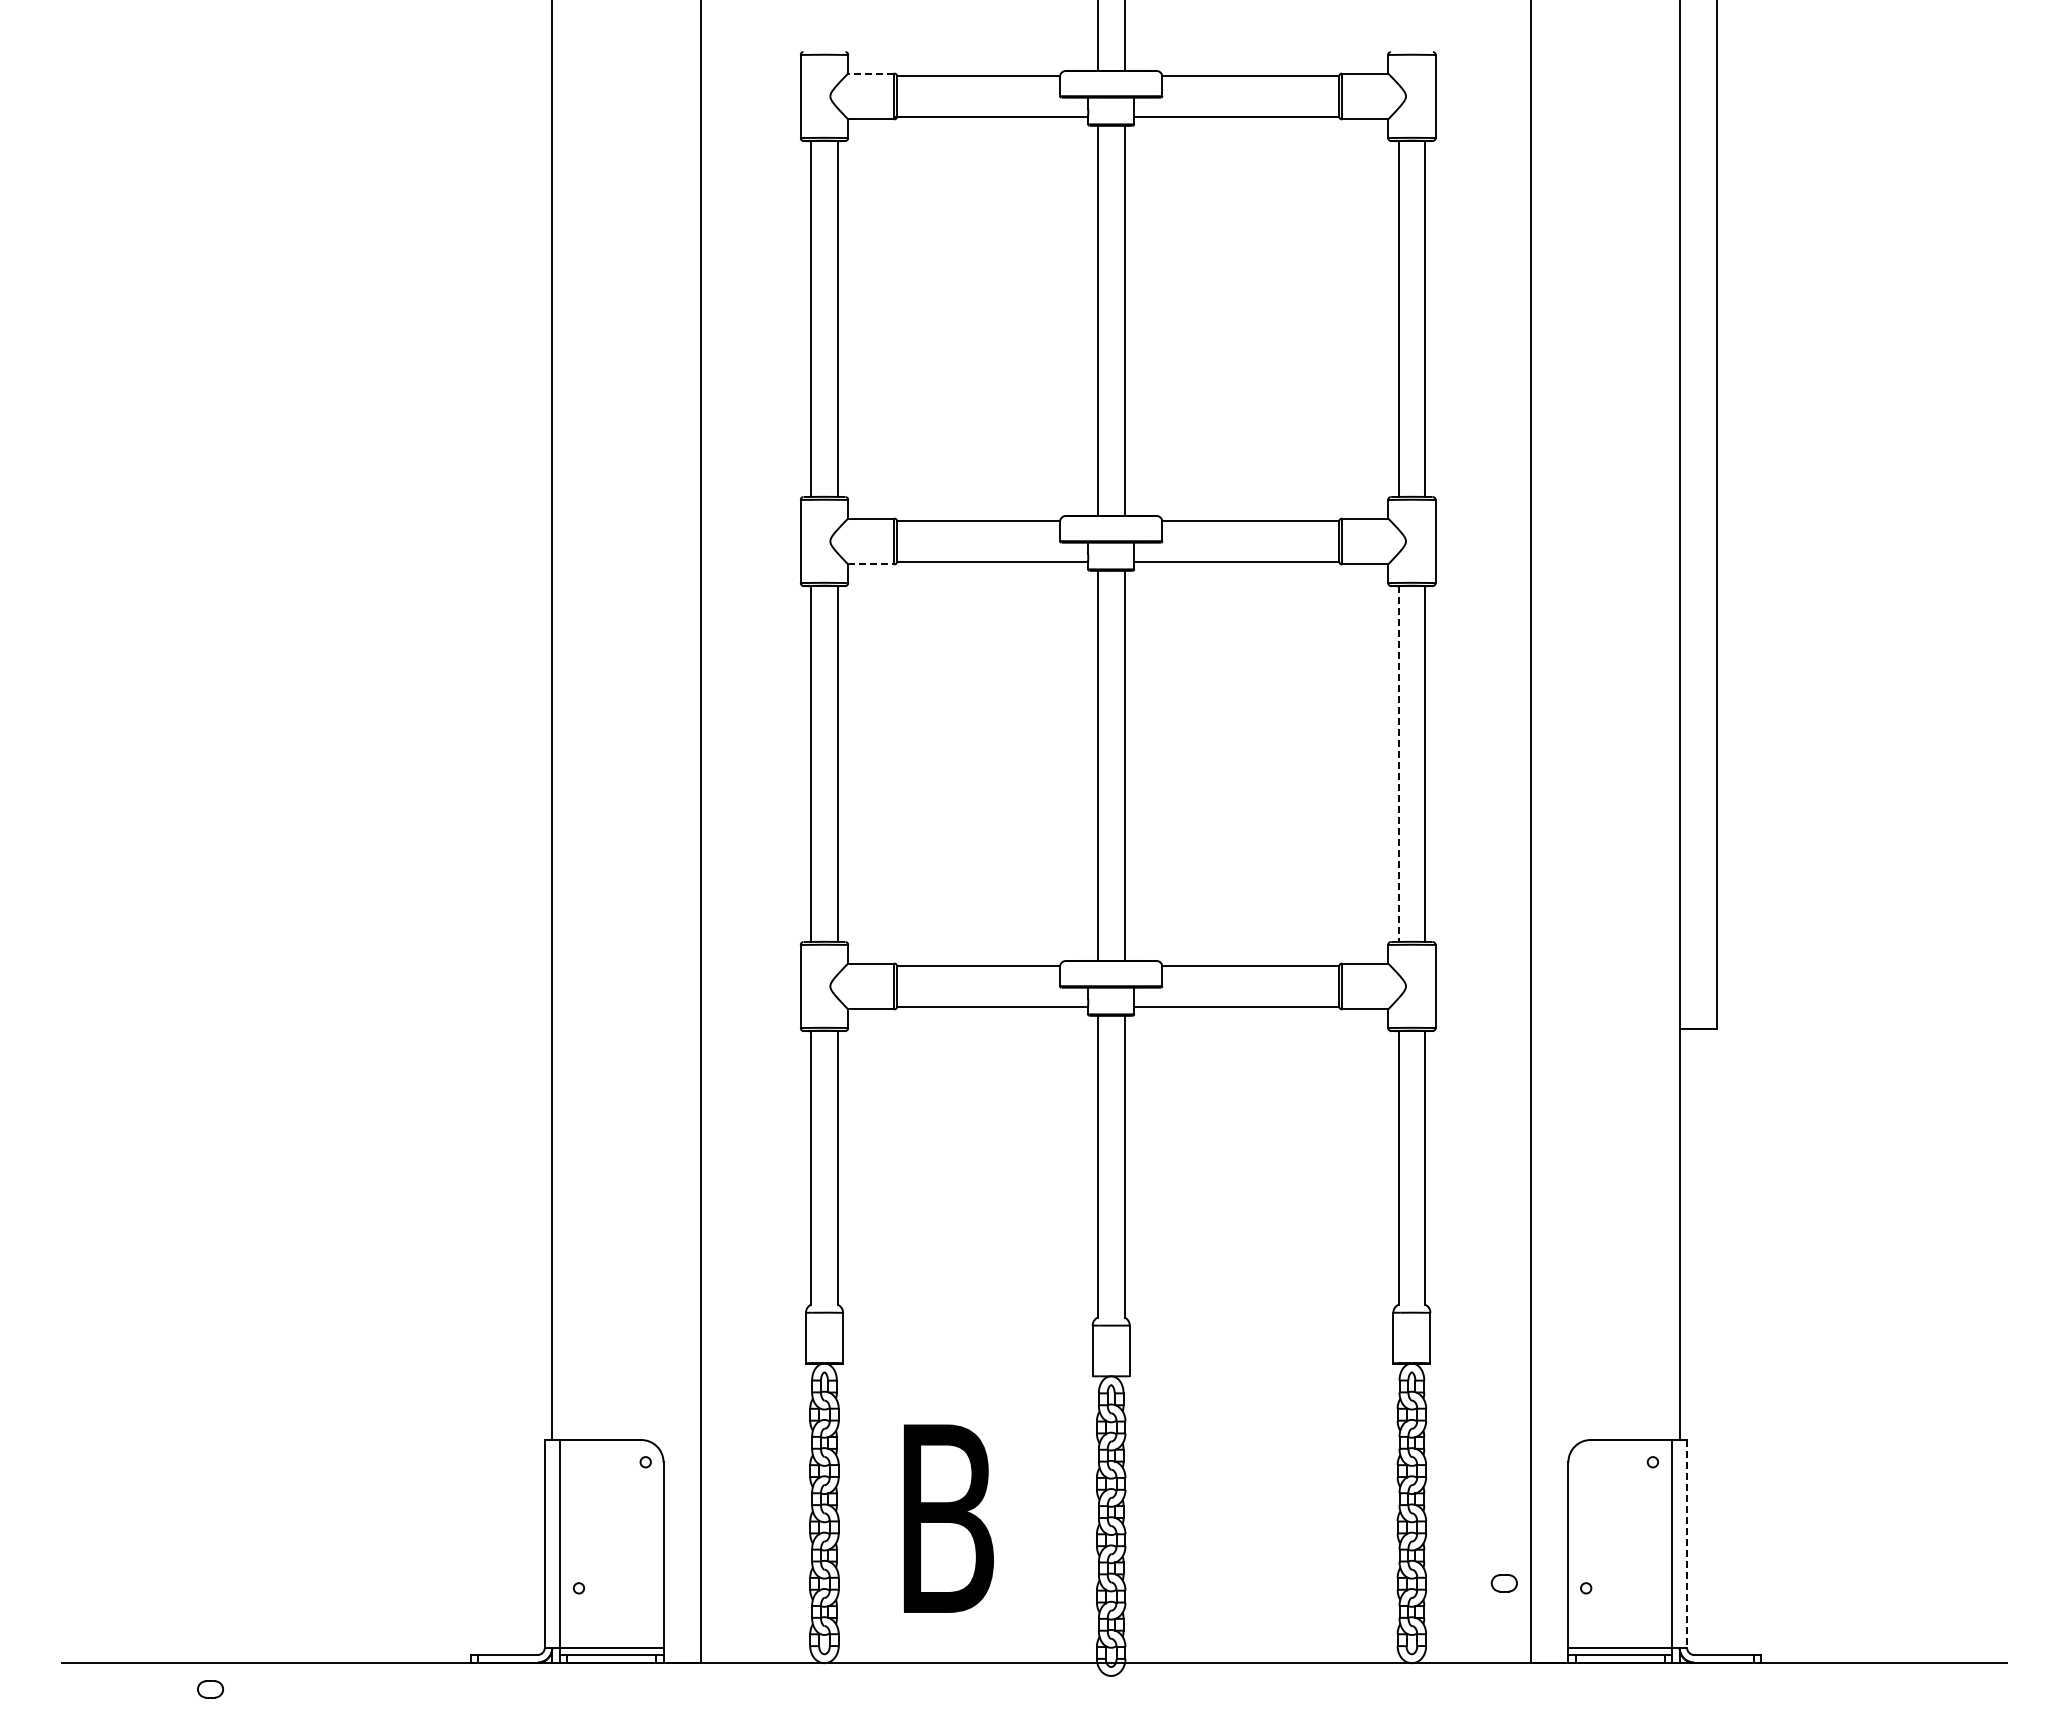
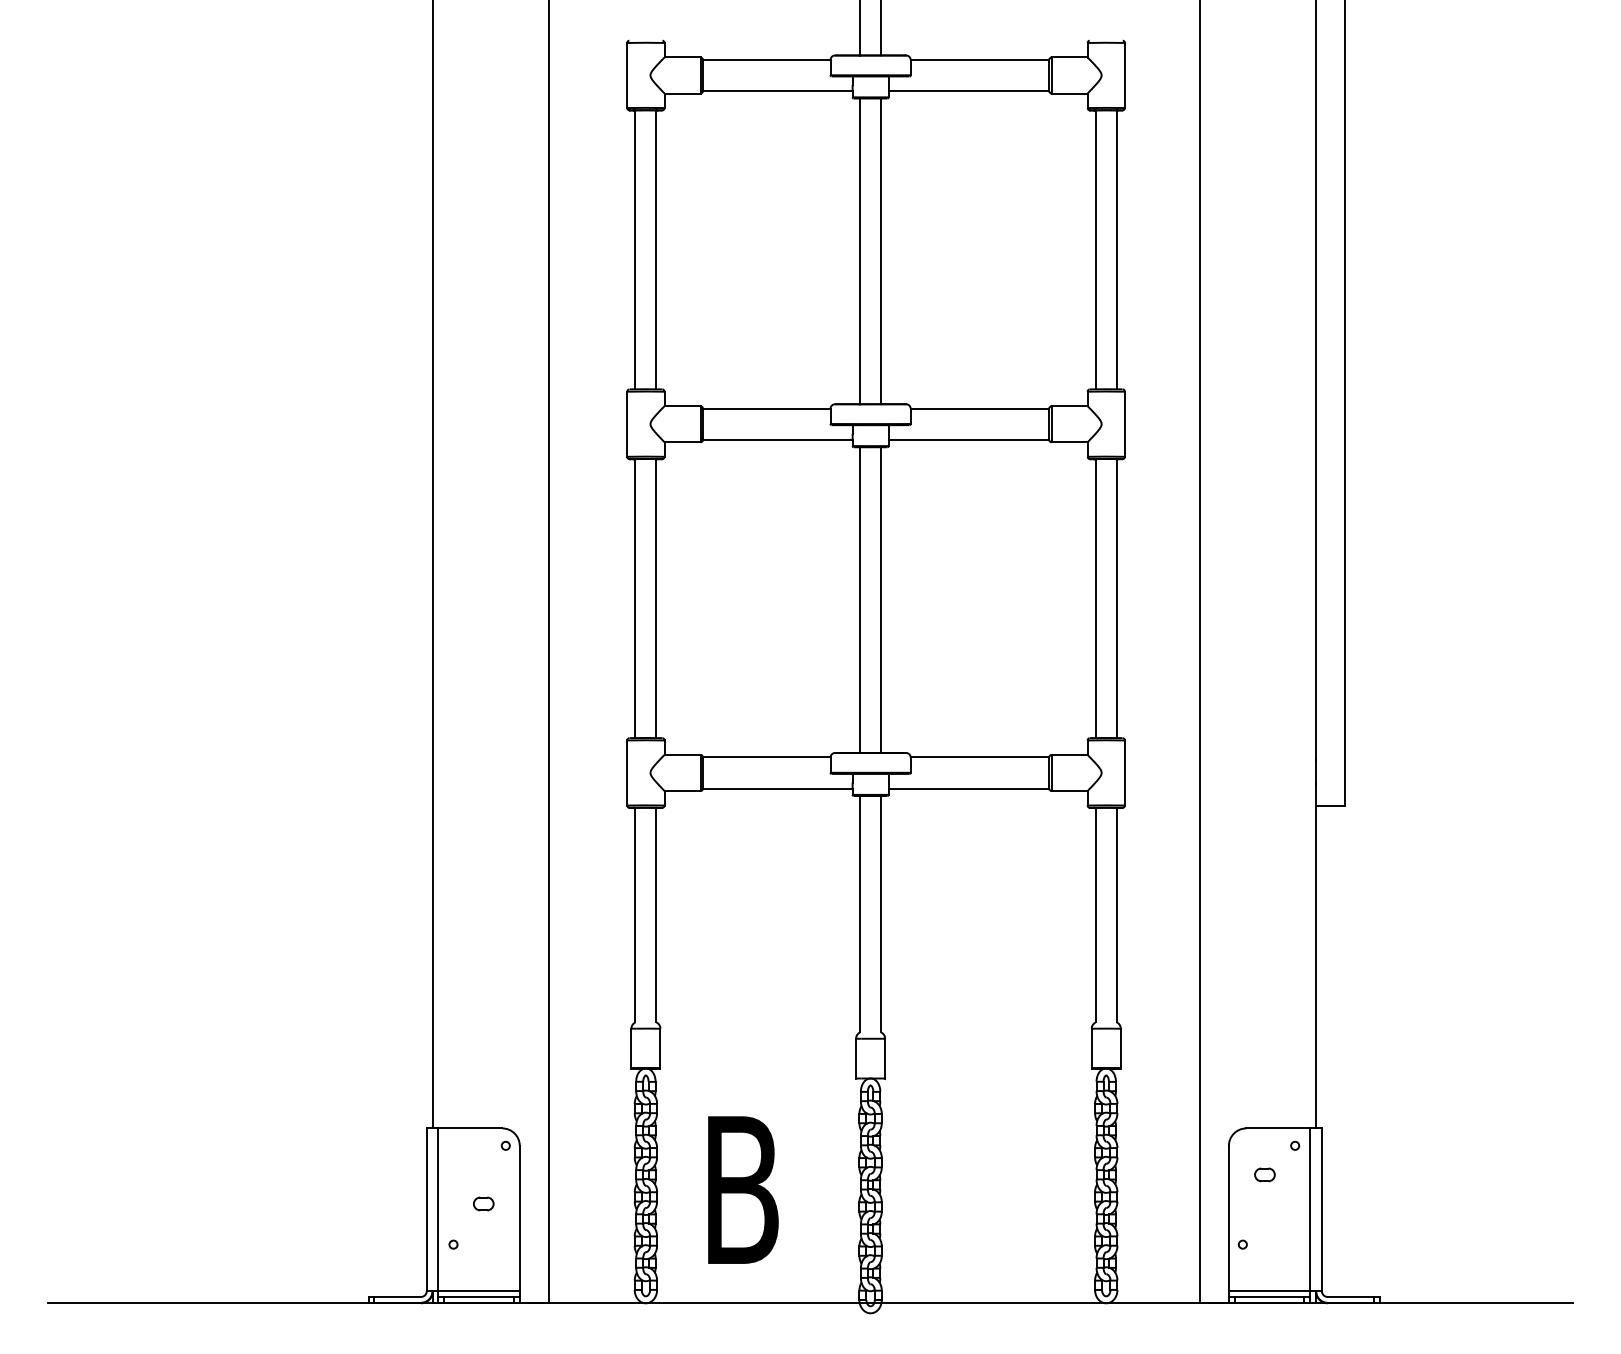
line: (871, 73) -> (682, 57), dashed -> solid
line: (871, 564) -> (682, 442), dashed -> solid
line: (1398, 763) -> (1095, 598), dashed -> solid
line: (1687, 1543) -> (1322, 1209), dashed -> solid
part: (1503, 1583) -> (1264, 1175), moved
part: (210, 1689) -> (483, 1204), moved

